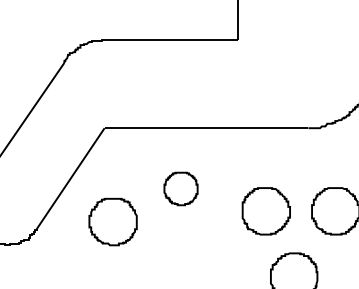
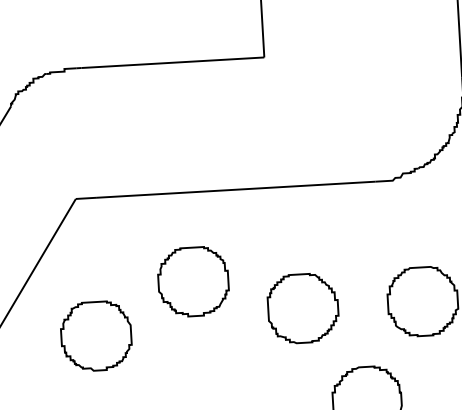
part: (180, 188) -> (192, 281), size x1.43
part: (265, 211) -> (301, 308), moved

